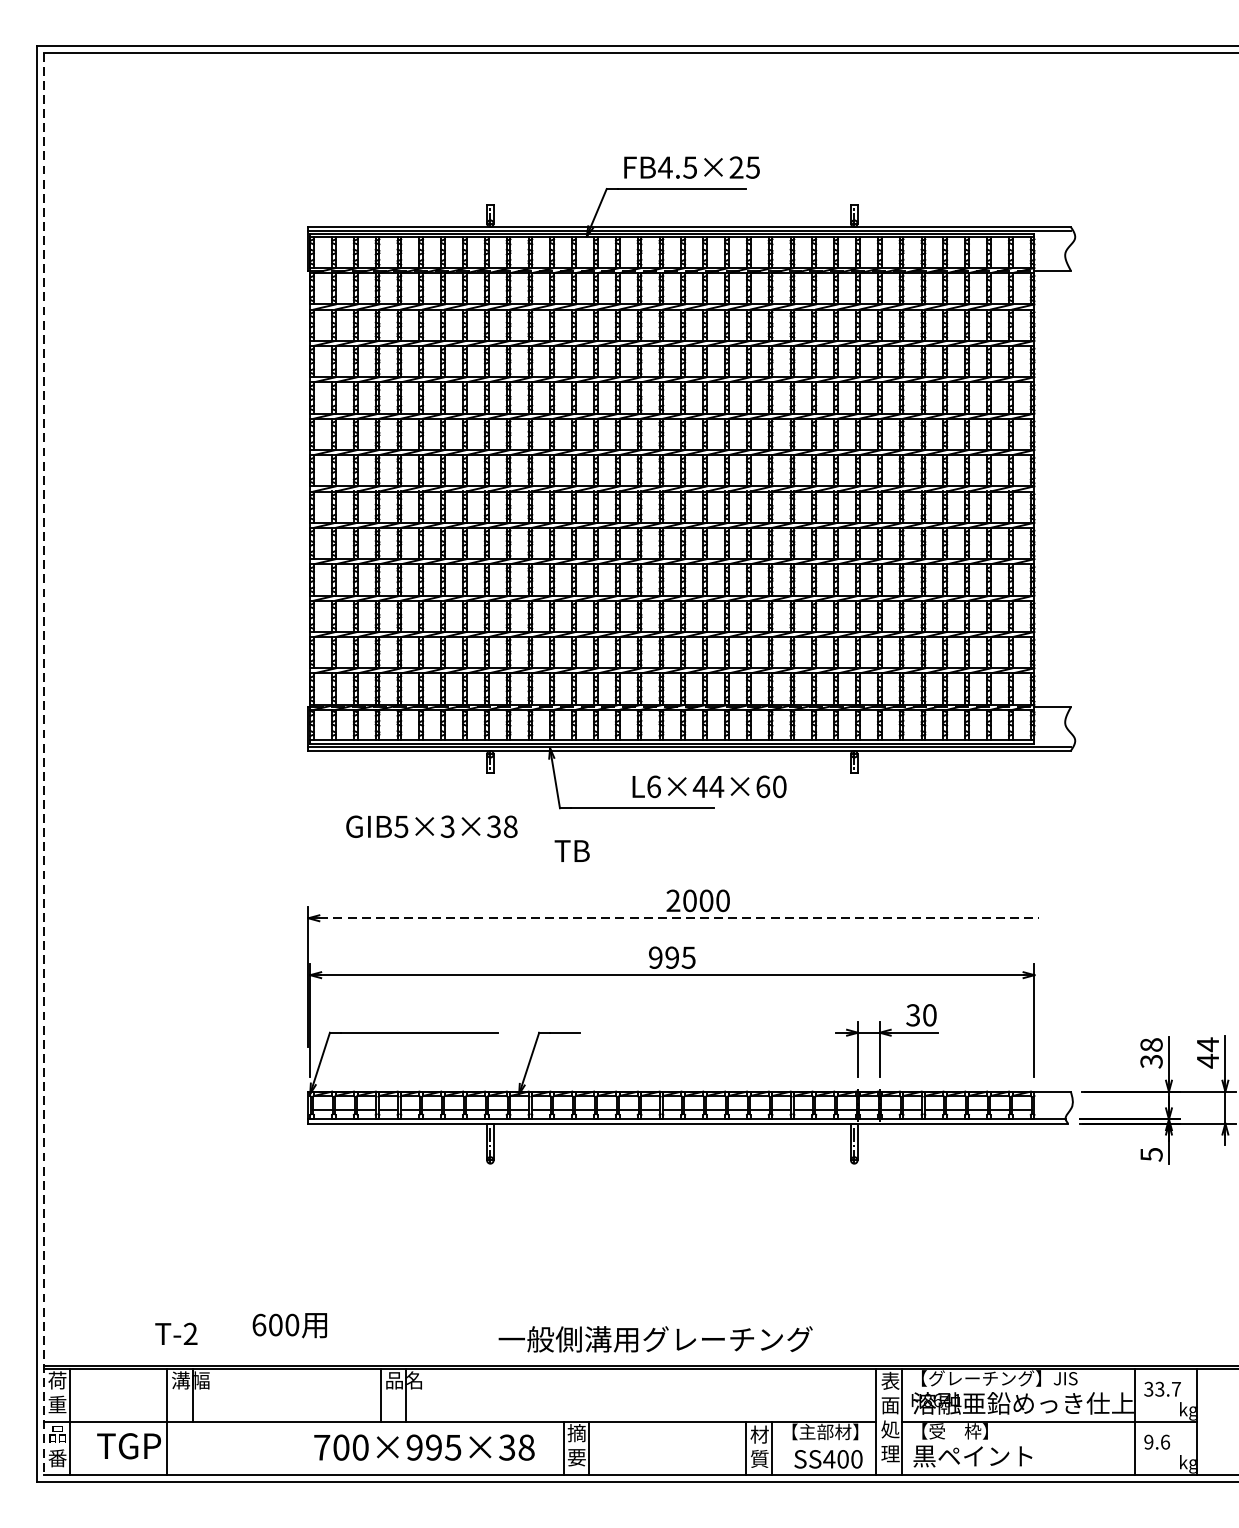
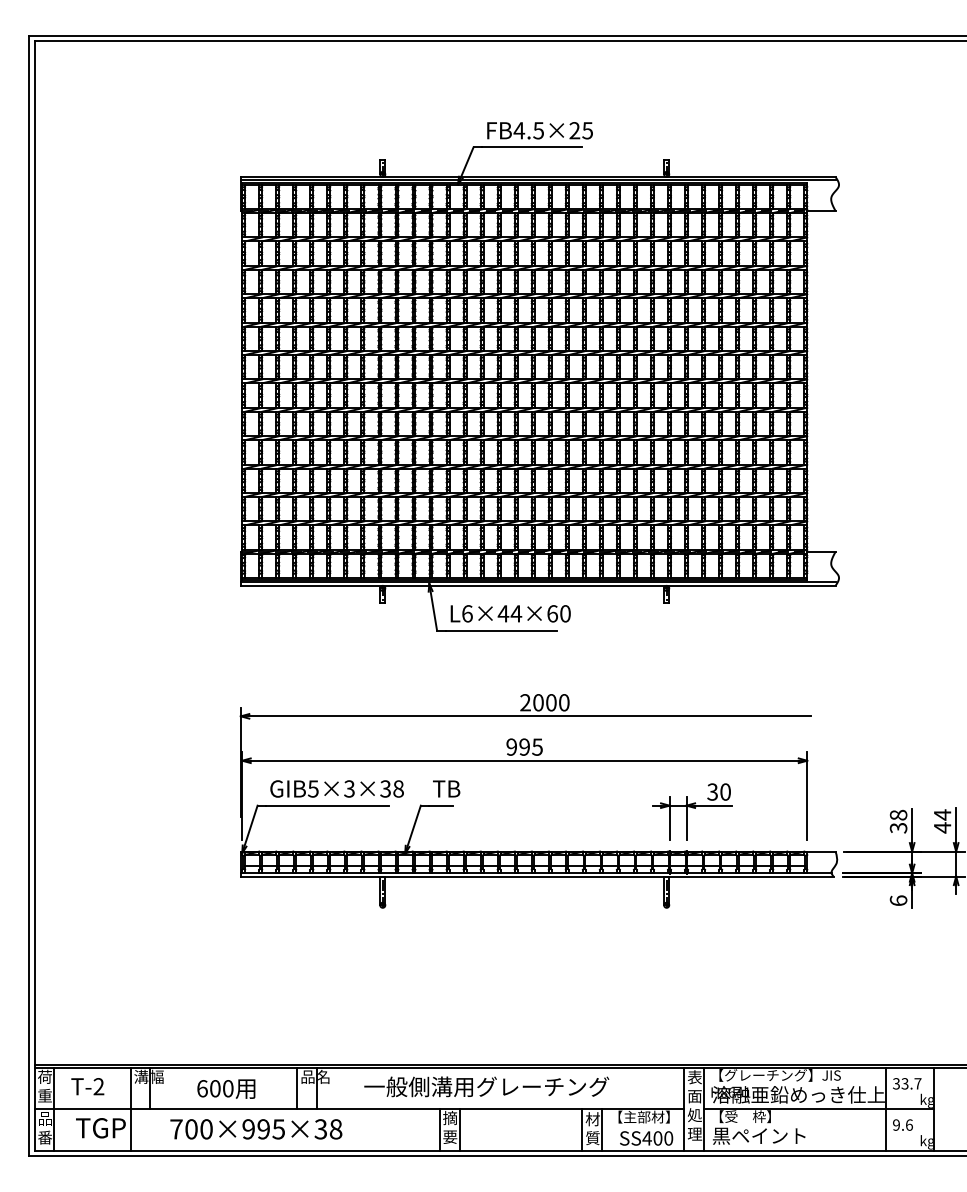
line: (43, 763) -> (34, 595), dashed -> solid
text: (709, 786) -> (510, 613), moved
text: (431, 826) -> (336, 788), moved
text: (572, 850) -> (446, 788), moved
line: (679, 918) -> (530, 716), dashed -> solid
text: (1151, 1154) -> (898, 900), 5 -> 6
text: (290, 1324) -> (226, 1088), moved
text: (175, 1333) -> (87, 1086), moved
text: (655, 1338) -> (486, 1086), moved
text: (424, 1447) -> (256, 1129), moved

